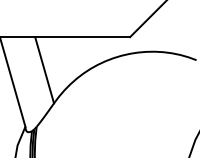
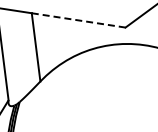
line: (83, 37) -> (79, 20), solid -> dashed

